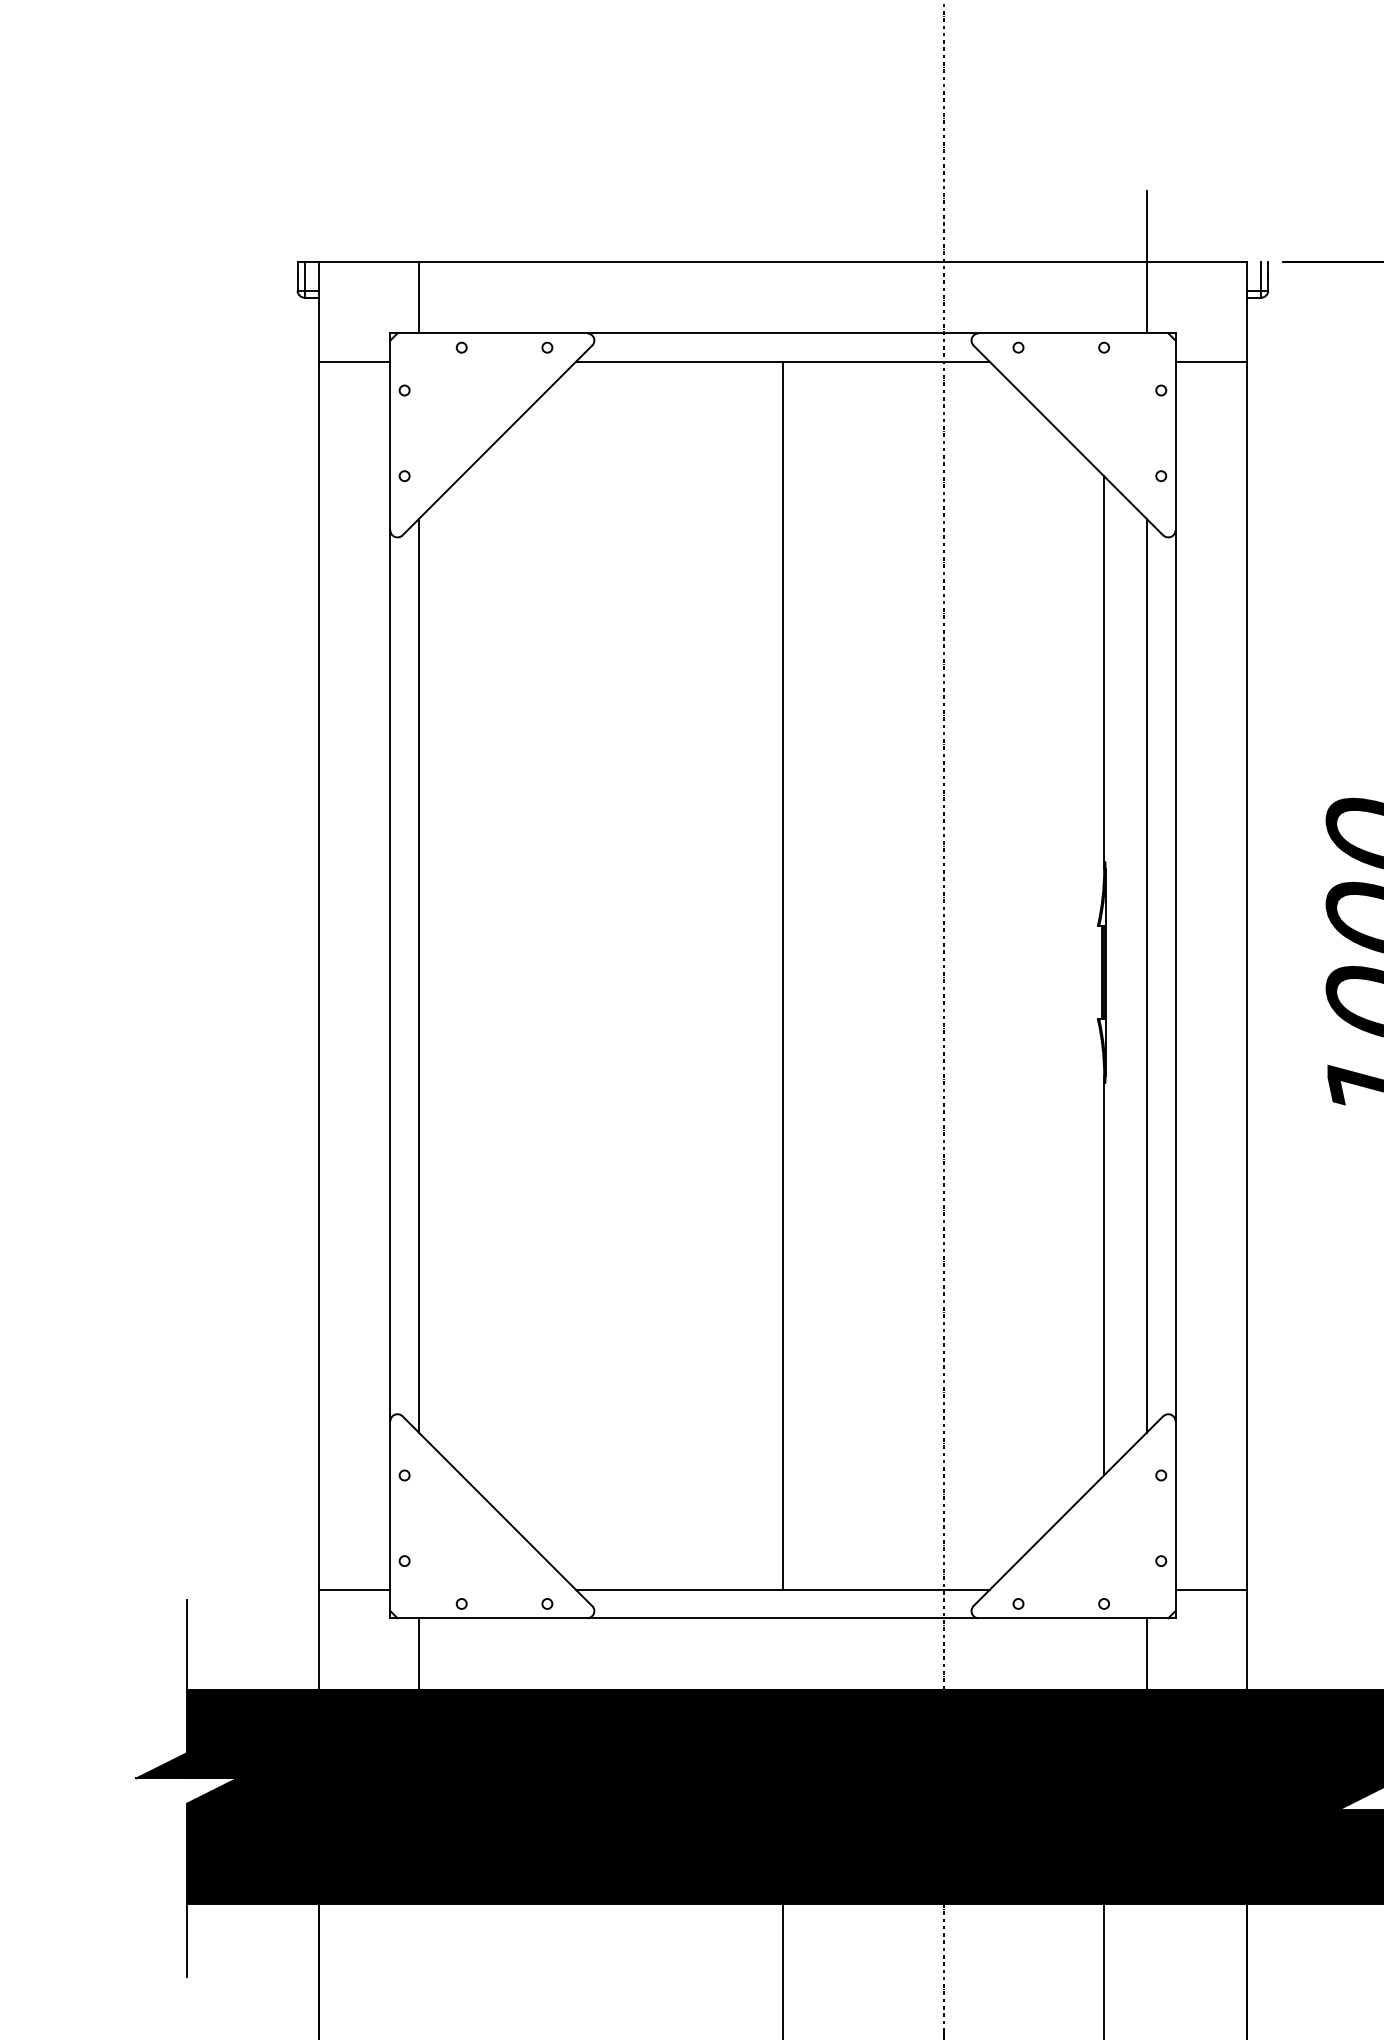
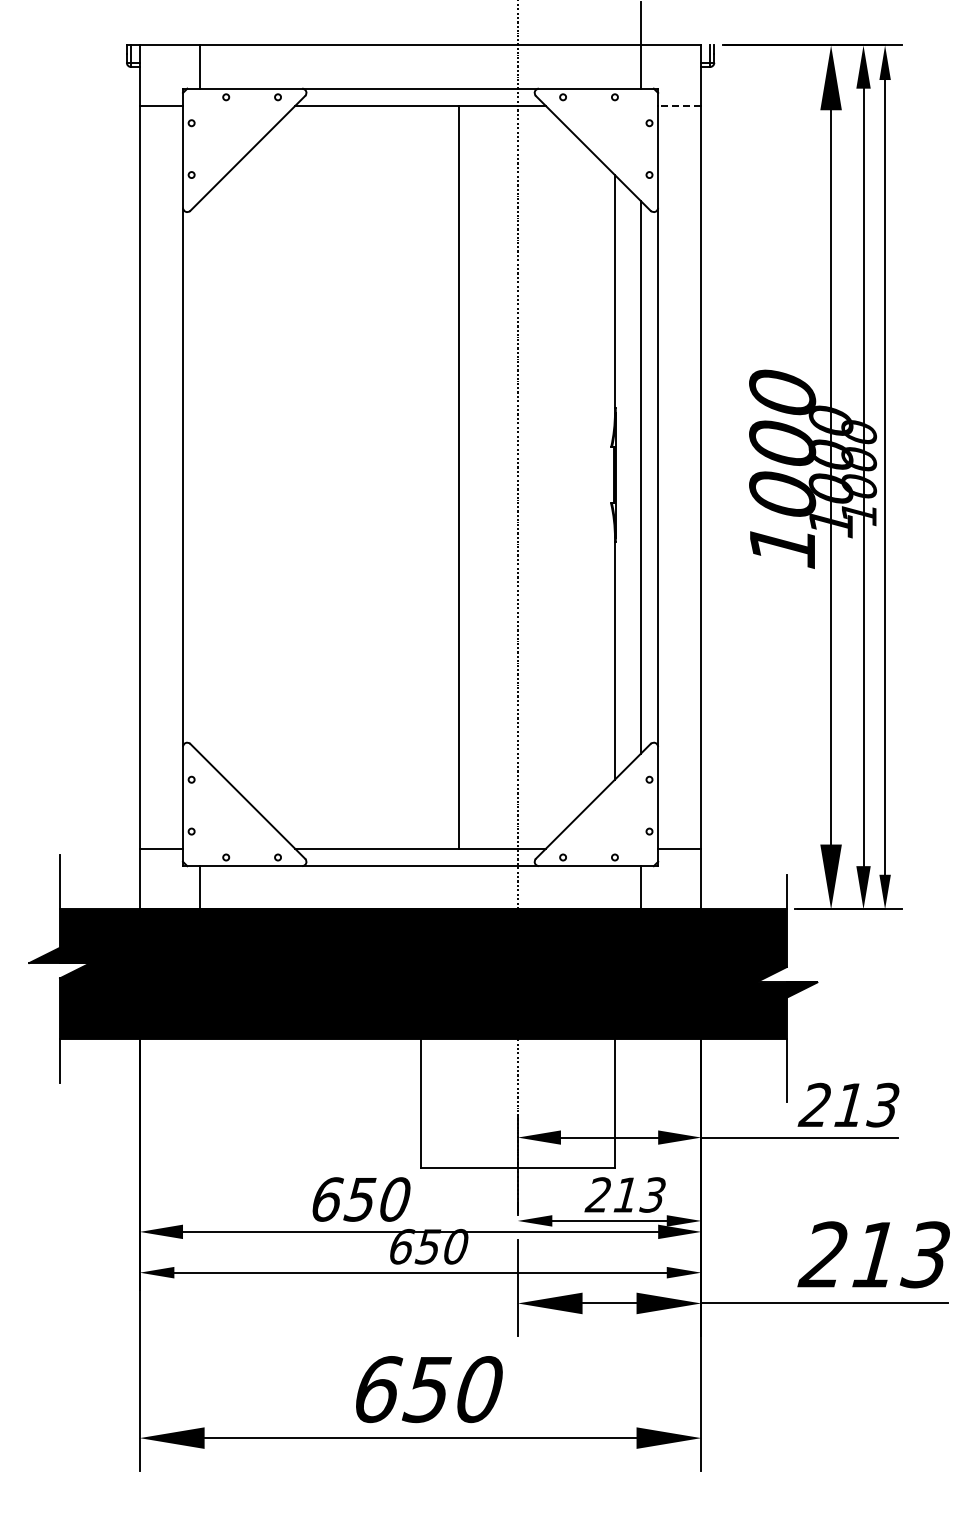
line: (1210, 361) -> (679, 105), solid -> dashed
line: (419, 974) -> (200, 476), removed
line: (782, 974) -> (458, 476), moved

